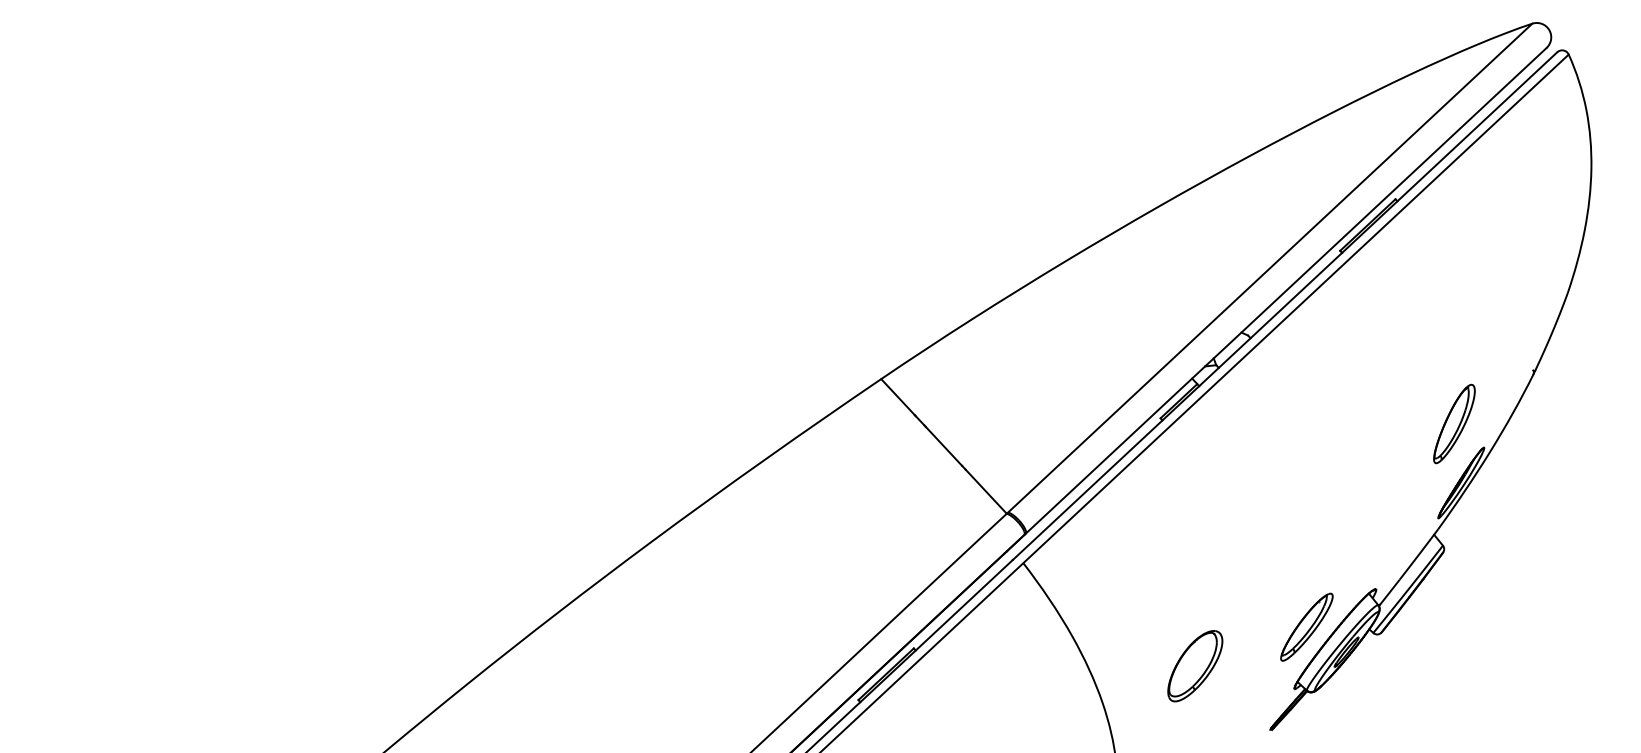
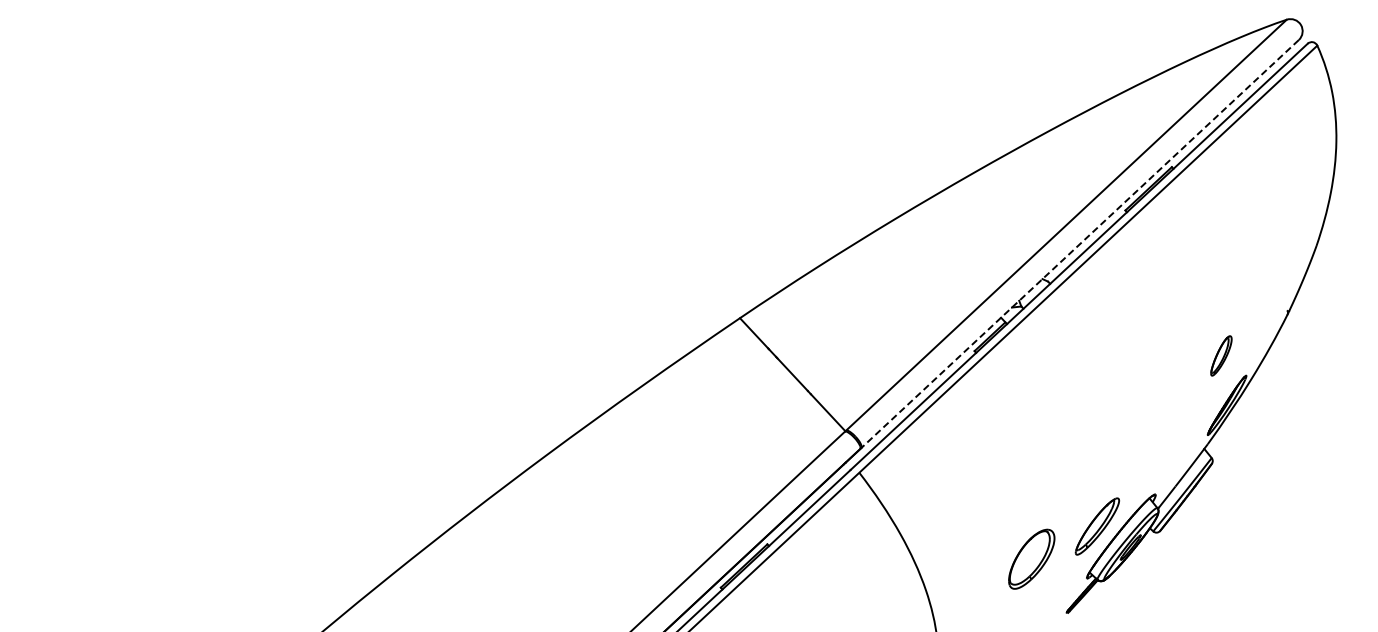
line: (1285, 291) -> (1079, 244), solid -> dashed
part: (1454, 423) -> (1221, 355), size x0.6
part: (1195, 665) -> (1031, 558), moved

